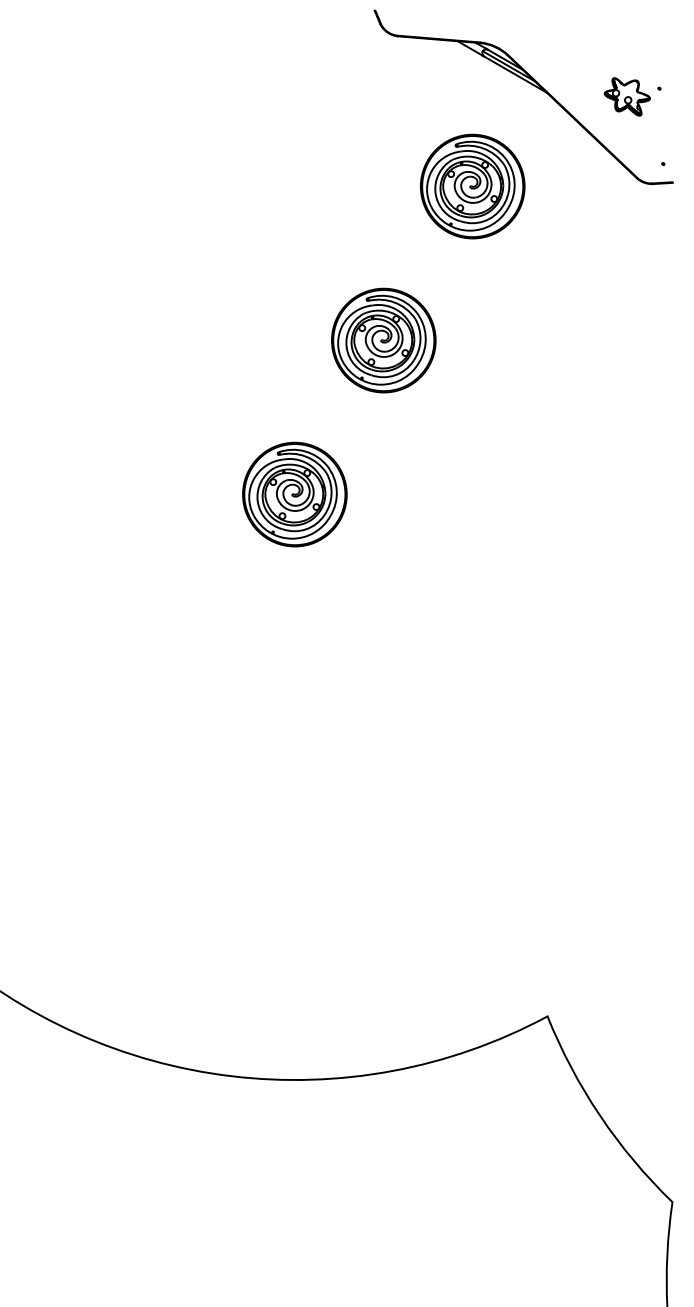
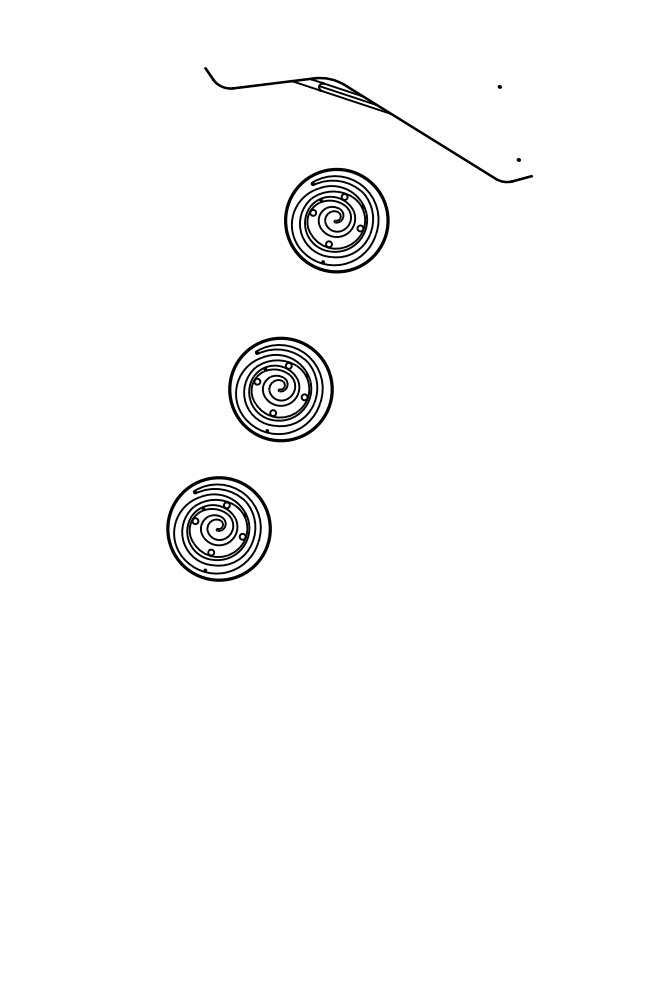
part: (626, 96) -> (469, 101), removed
part: (294, 494) -> (218, 528), moved

